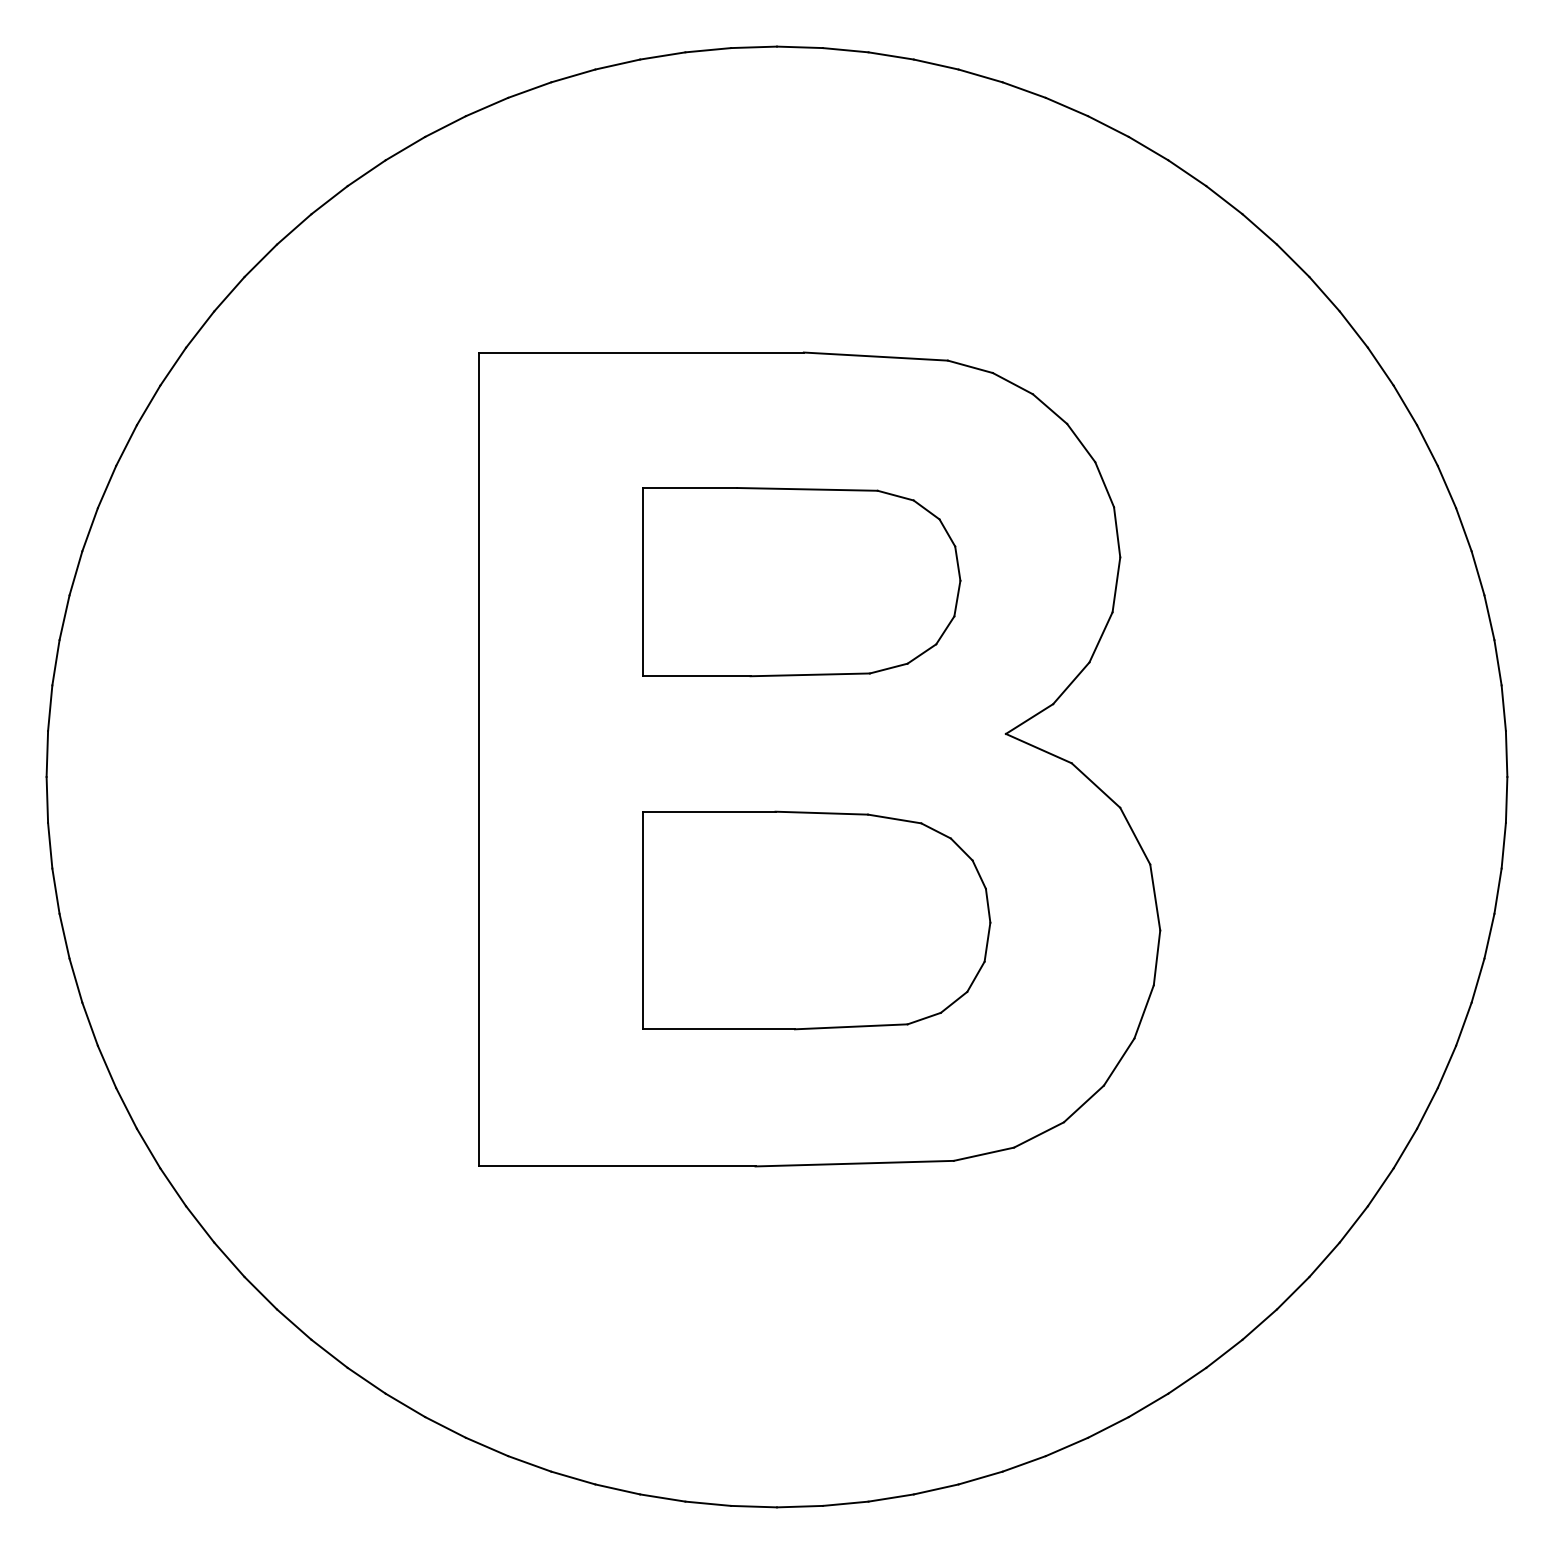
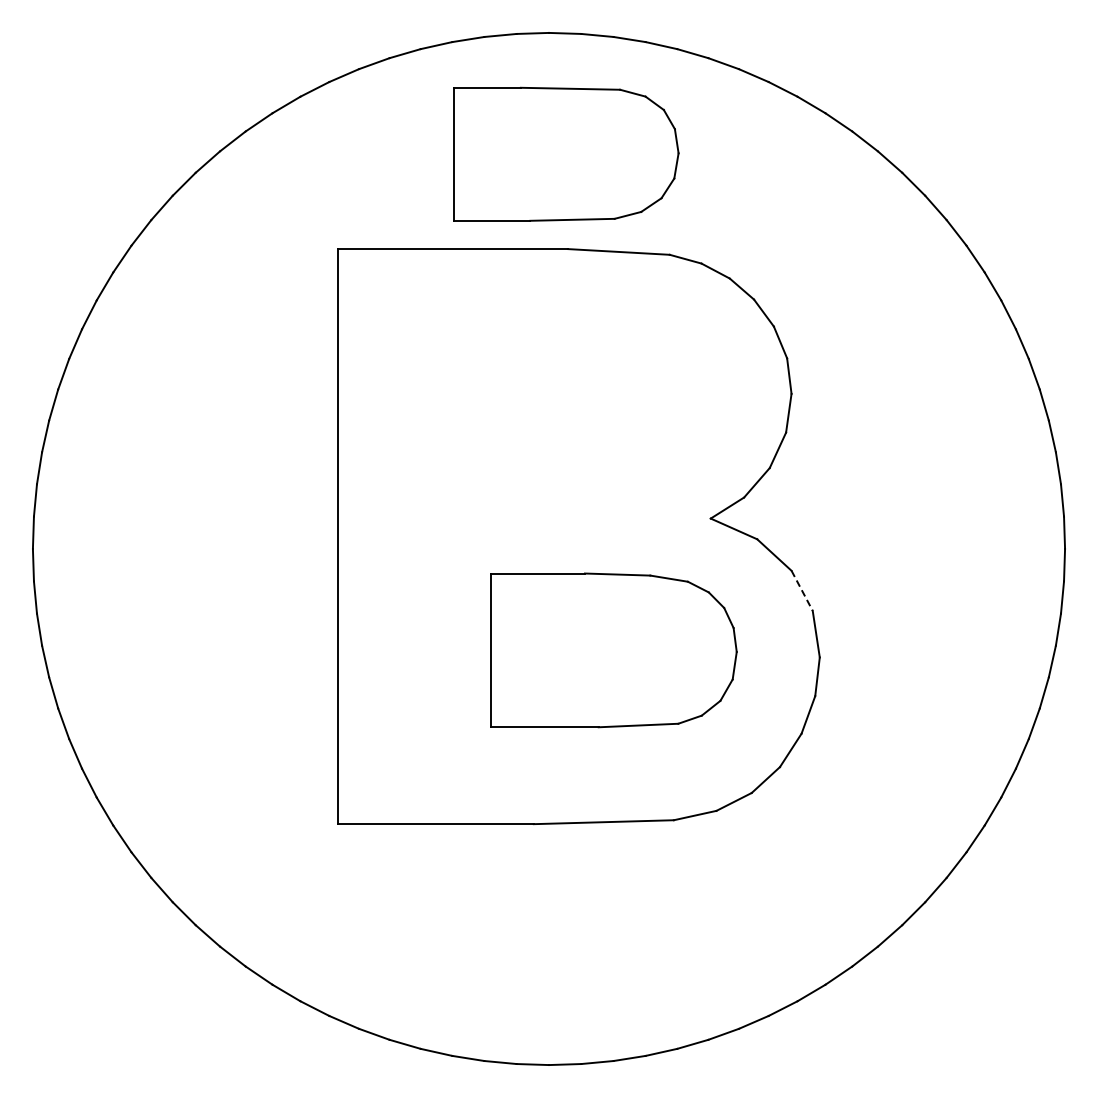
part: (801, 580) -> (566, 153), moved
line: (1135, 835) -> (802, 590), solid -> dashed
part: (815, 920) -> (613, 650), moved

